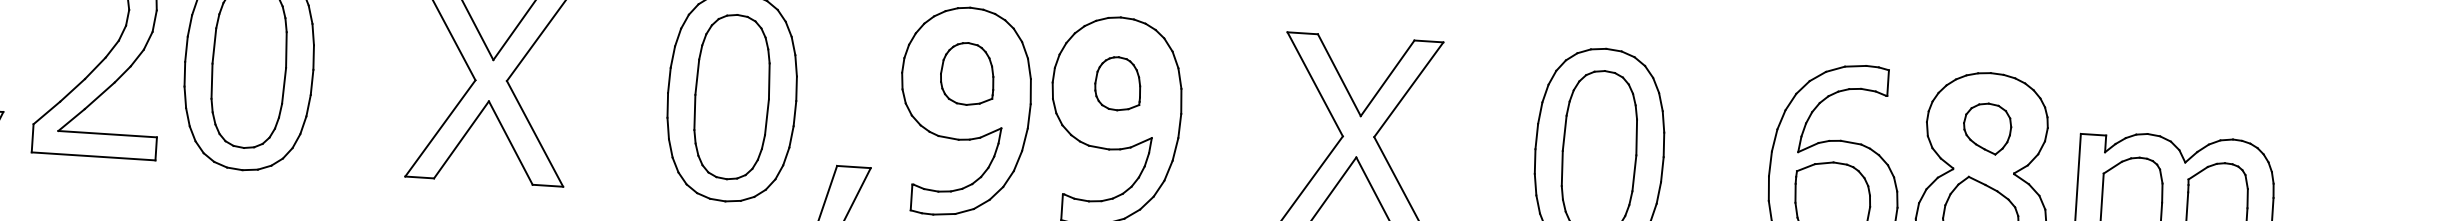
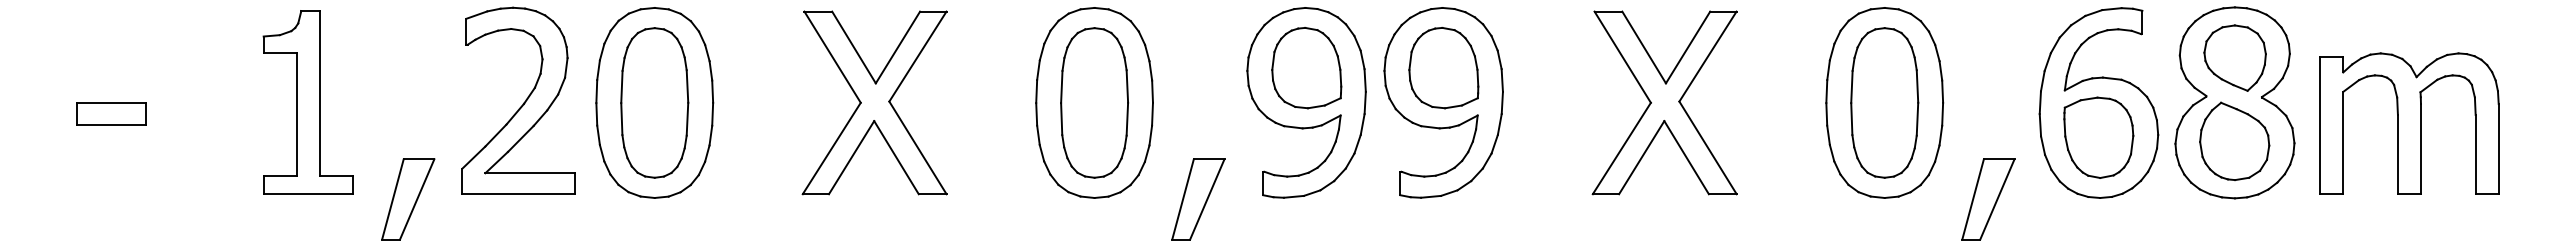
part: (967, 74) -> (1306, 68), size x1.43
part: (1117, 84) -> (1443, 68), size x1.67
part: (1986, 128) -> (2234, 57), size x1.43

